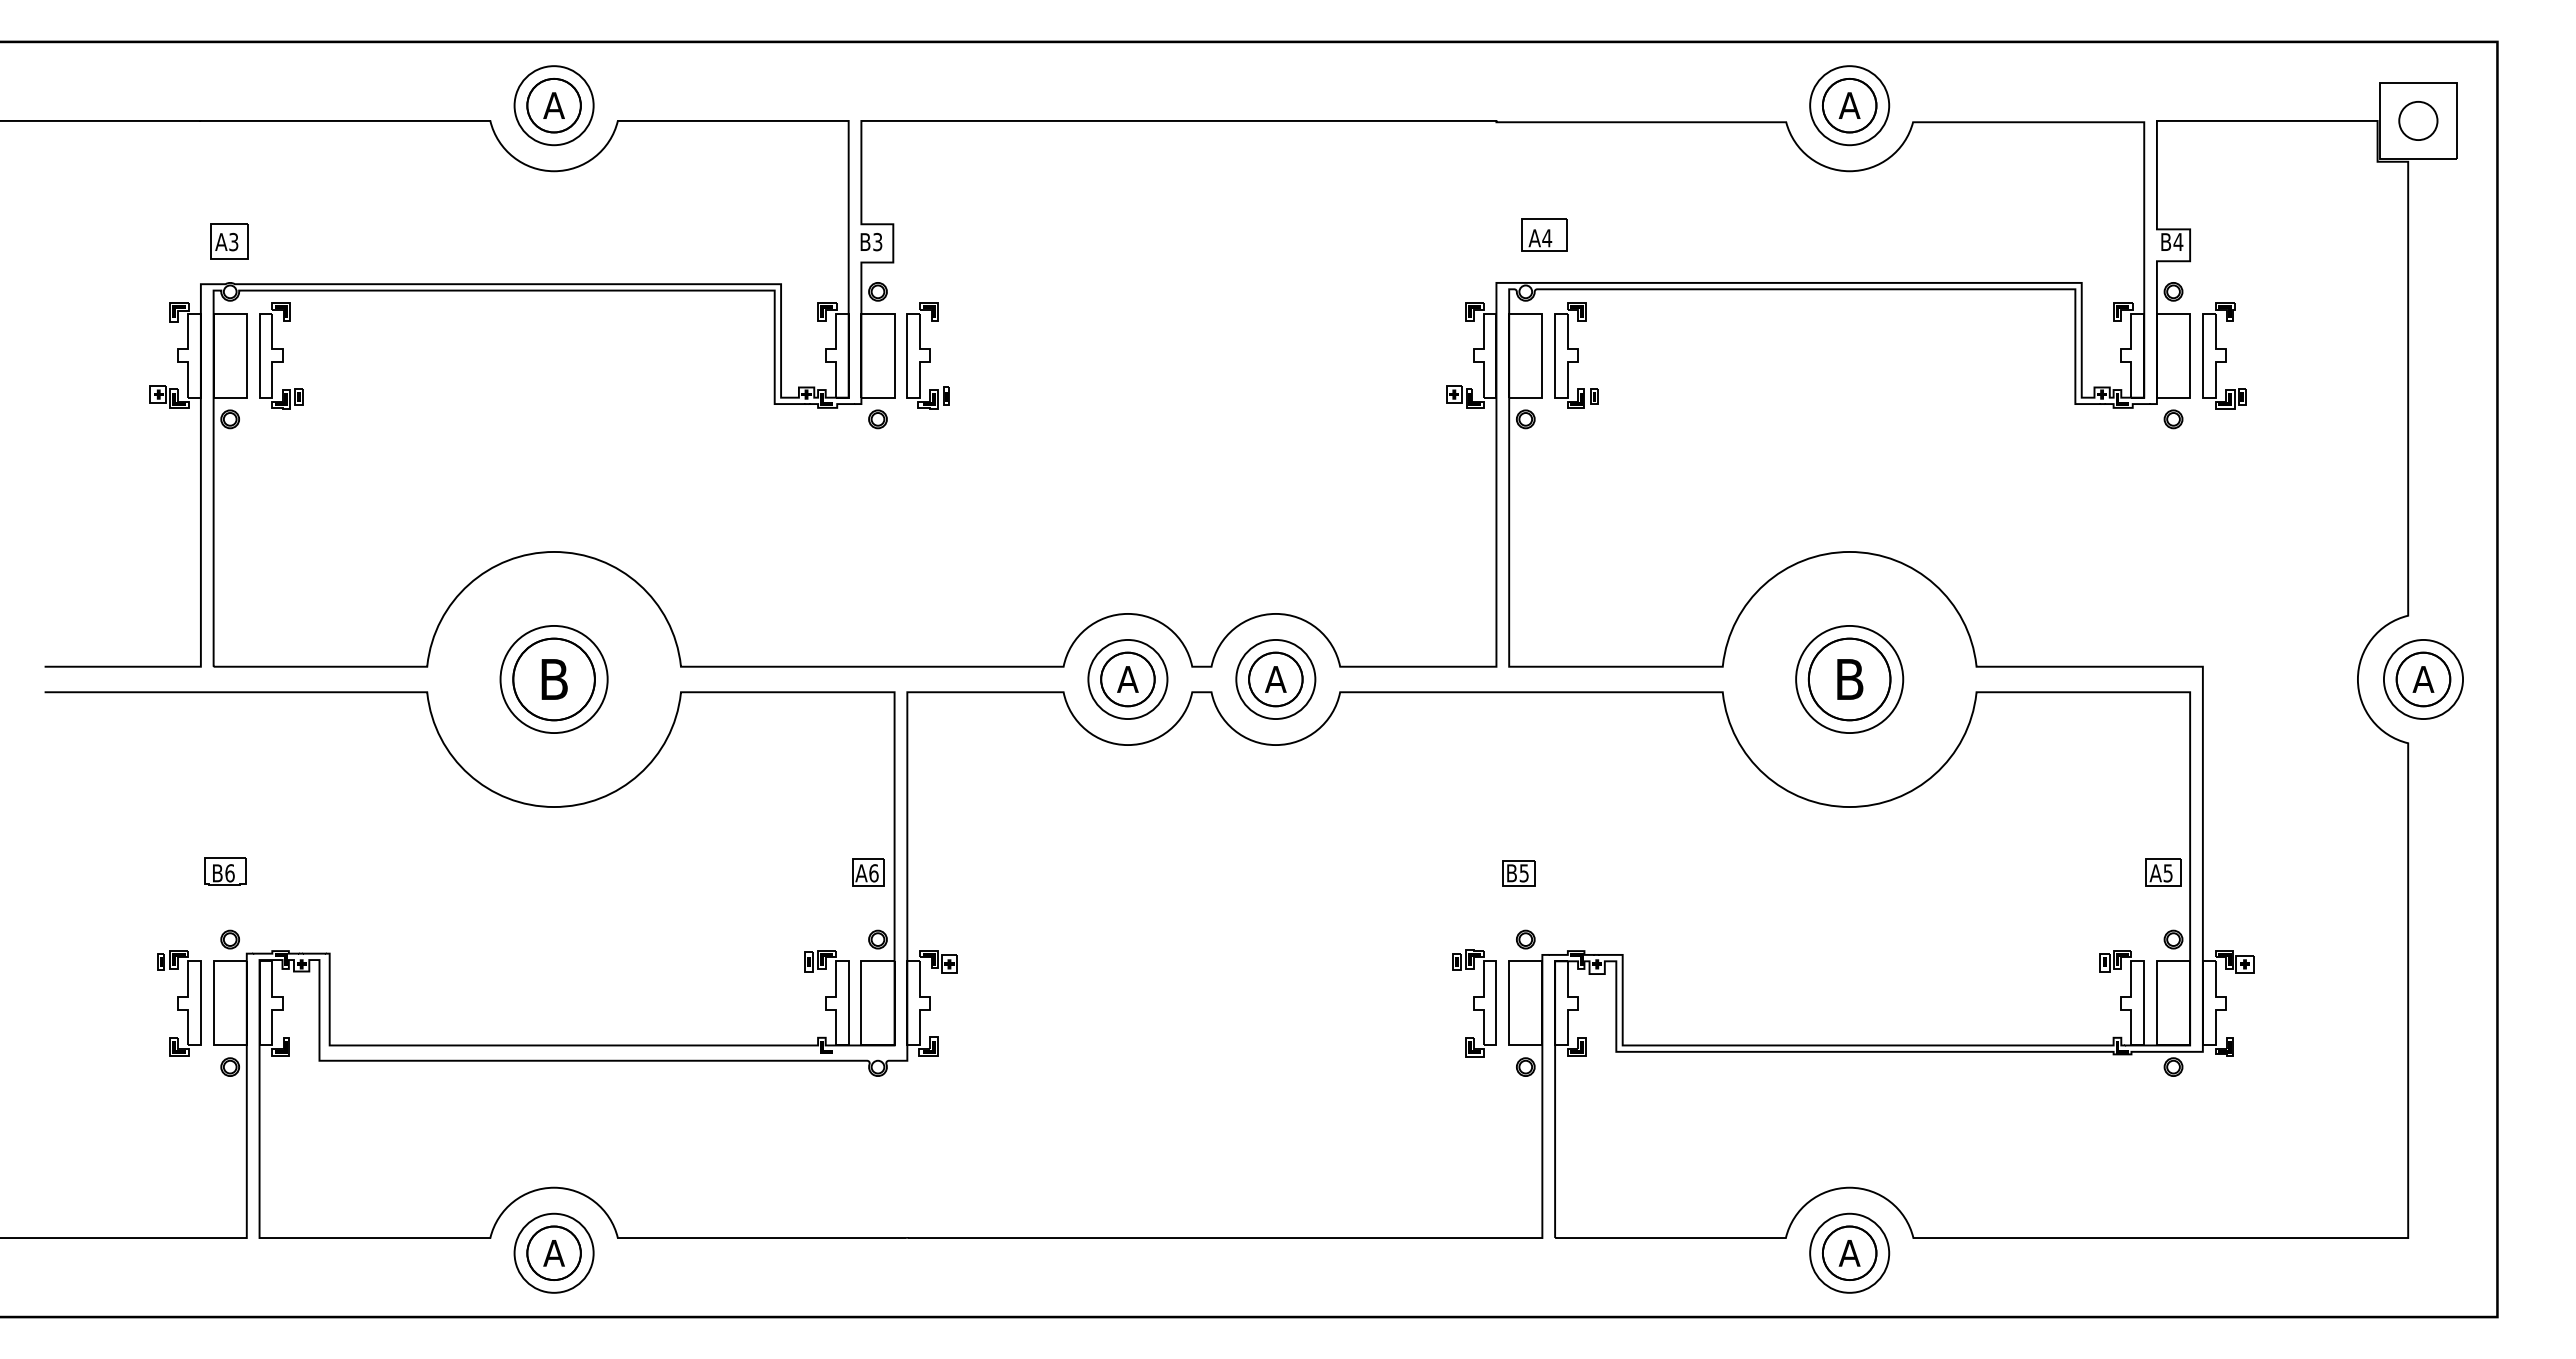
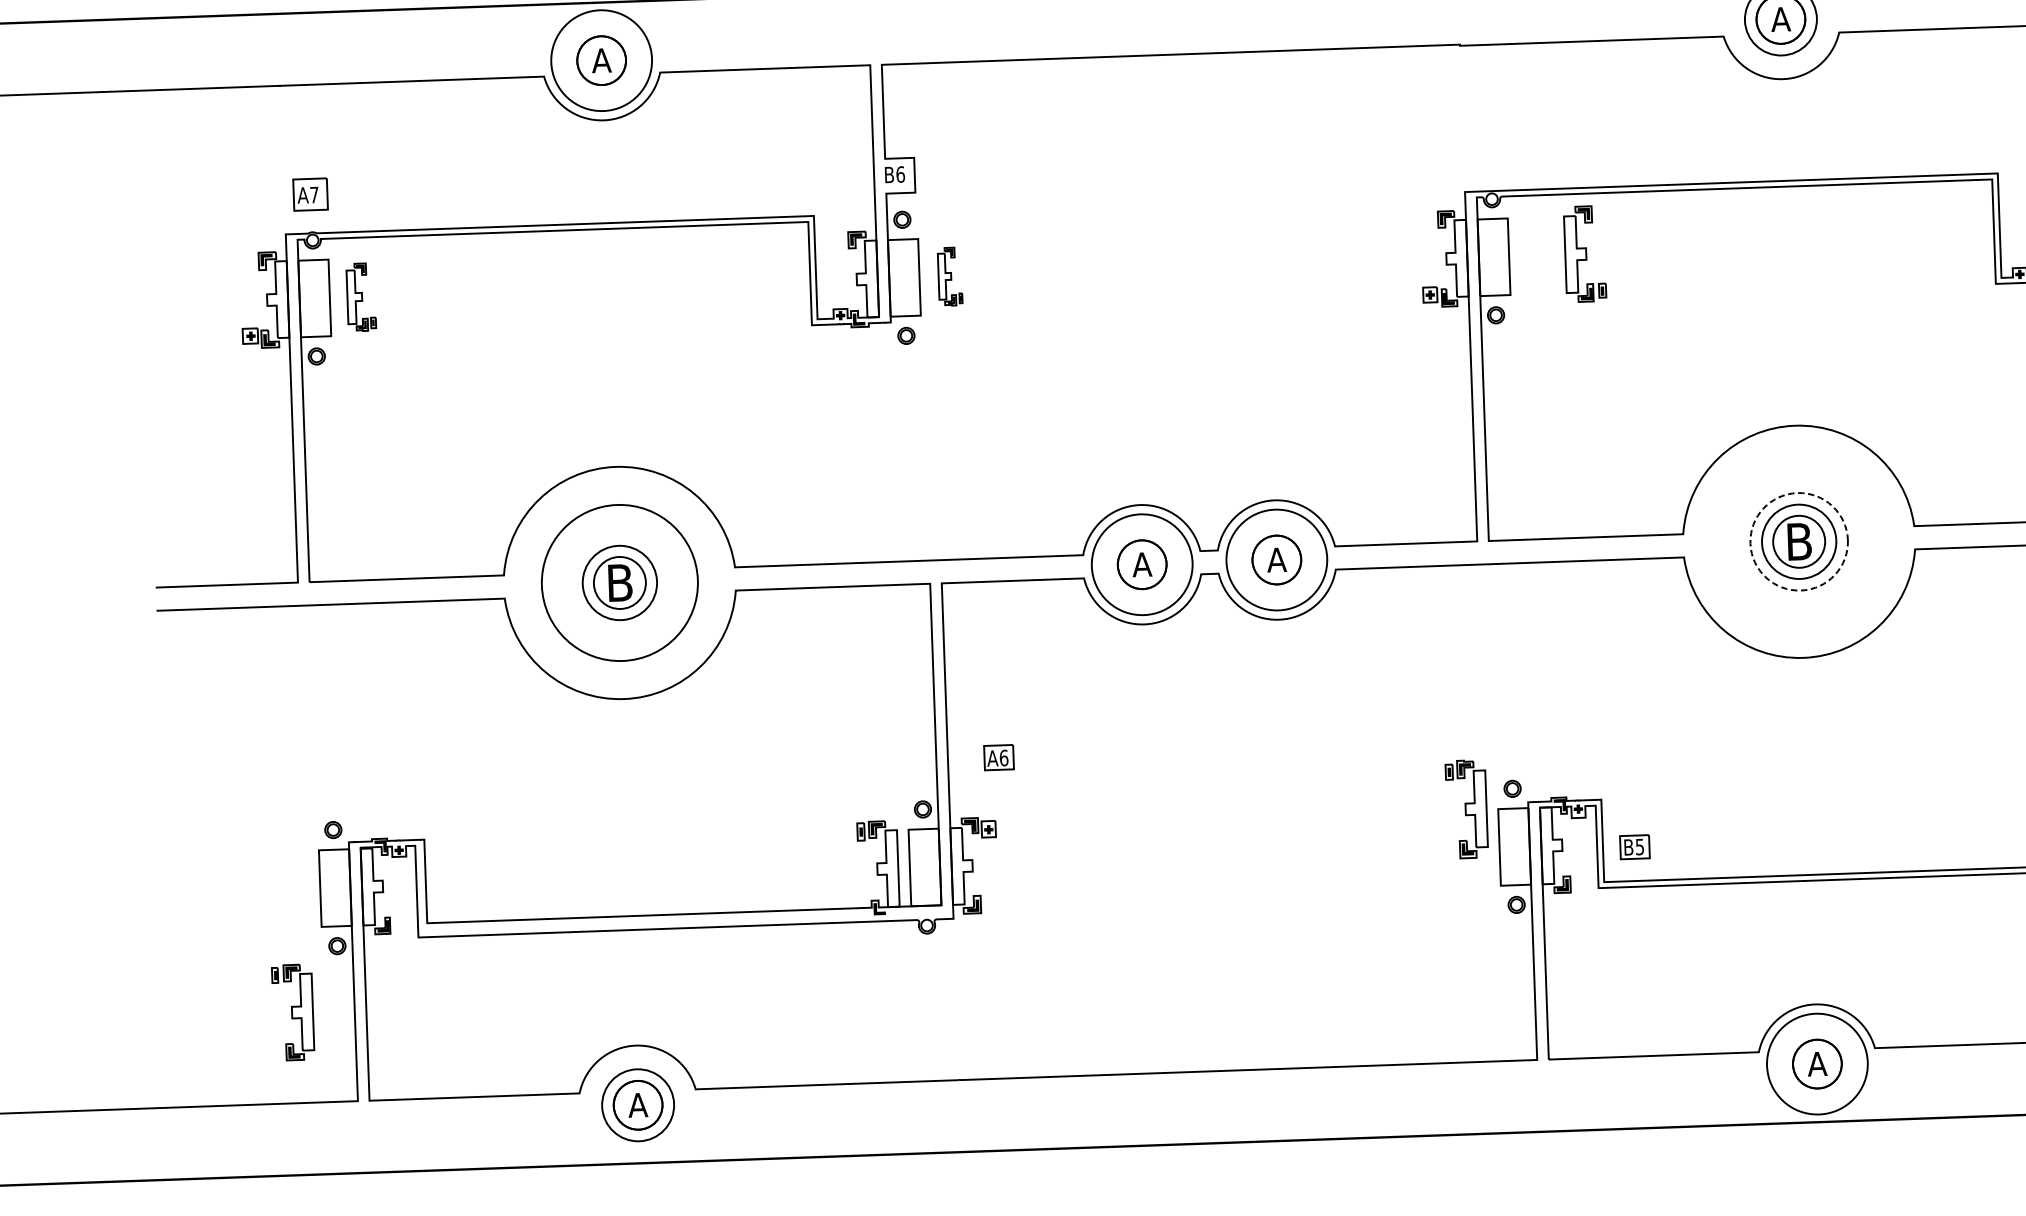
circle: (553, 105) -> (601, 60), size x1.4
part: (1544, 234) -> (1507, 146), removed
text: (233, 241) -> (314, 194), A3 -> A7
text: (877, 241) -> (900, 174), B3 -> B6
part: (281, 355) -> (361, 296), size x0.7
part: (927, 355) -> (949, 276), size x0.6
part: (1576, 355) -> (1584, 254), moved
circle: (553, 679) -> (619, 583), size x0.7
circle: (553, 679) -> (619, 583), size x1.6
circle: (1127, 679) -> (1141, 564), size x1.4
circle: (1275, 679) -> (1276, 560), size x1.4
circle: (1849, 679) -> (1799, 541), size x0.7
circle: (1849, 679) -> (1799, 541), solid -> dashed
part: (225, 871) -> (326, 768), removed
part: (868, 872) -> (999, 757), moved
part: (1518, 873) -> (1634, 847), moved
part: (179, 1003) -> (293, 1012), moved
part: (1474, 1003) -> (1466, 809), moved
circle: (1849, 1252) -> (1817, 1063), size x1.4

